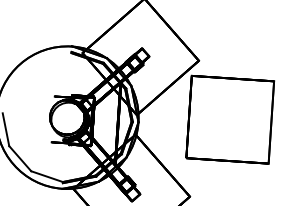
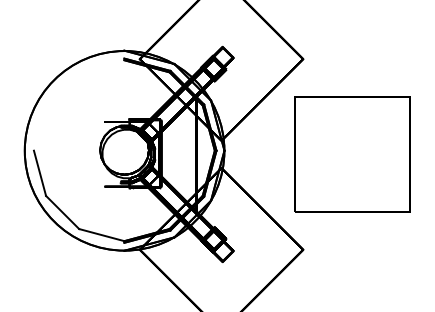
part: (230, 119) -> (352, 154), moved

